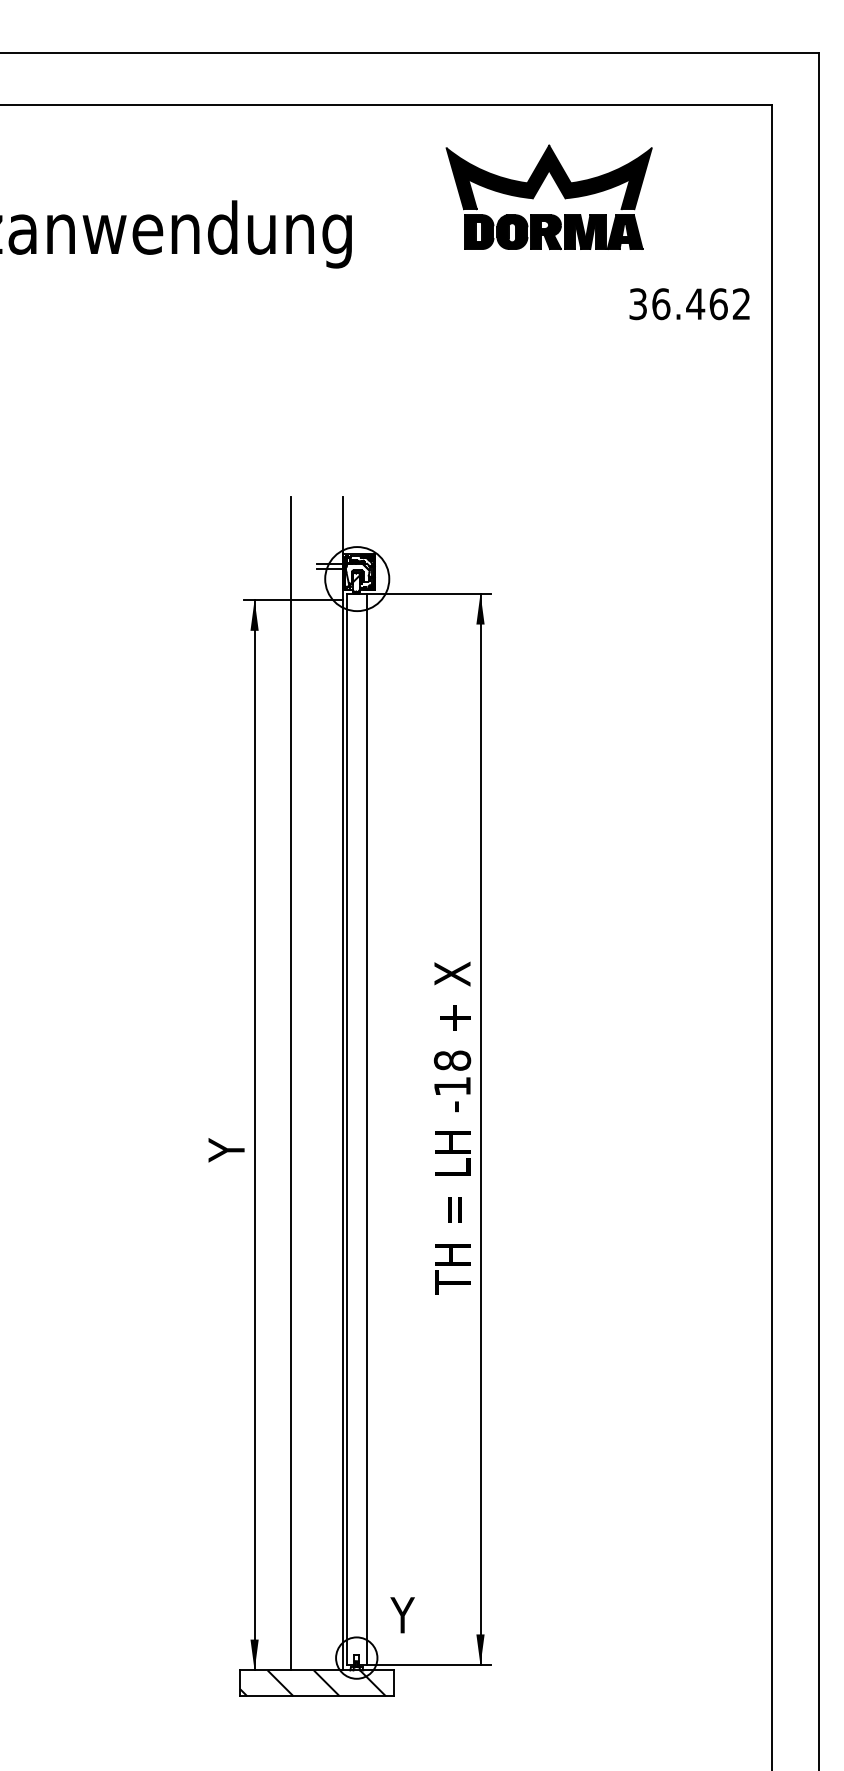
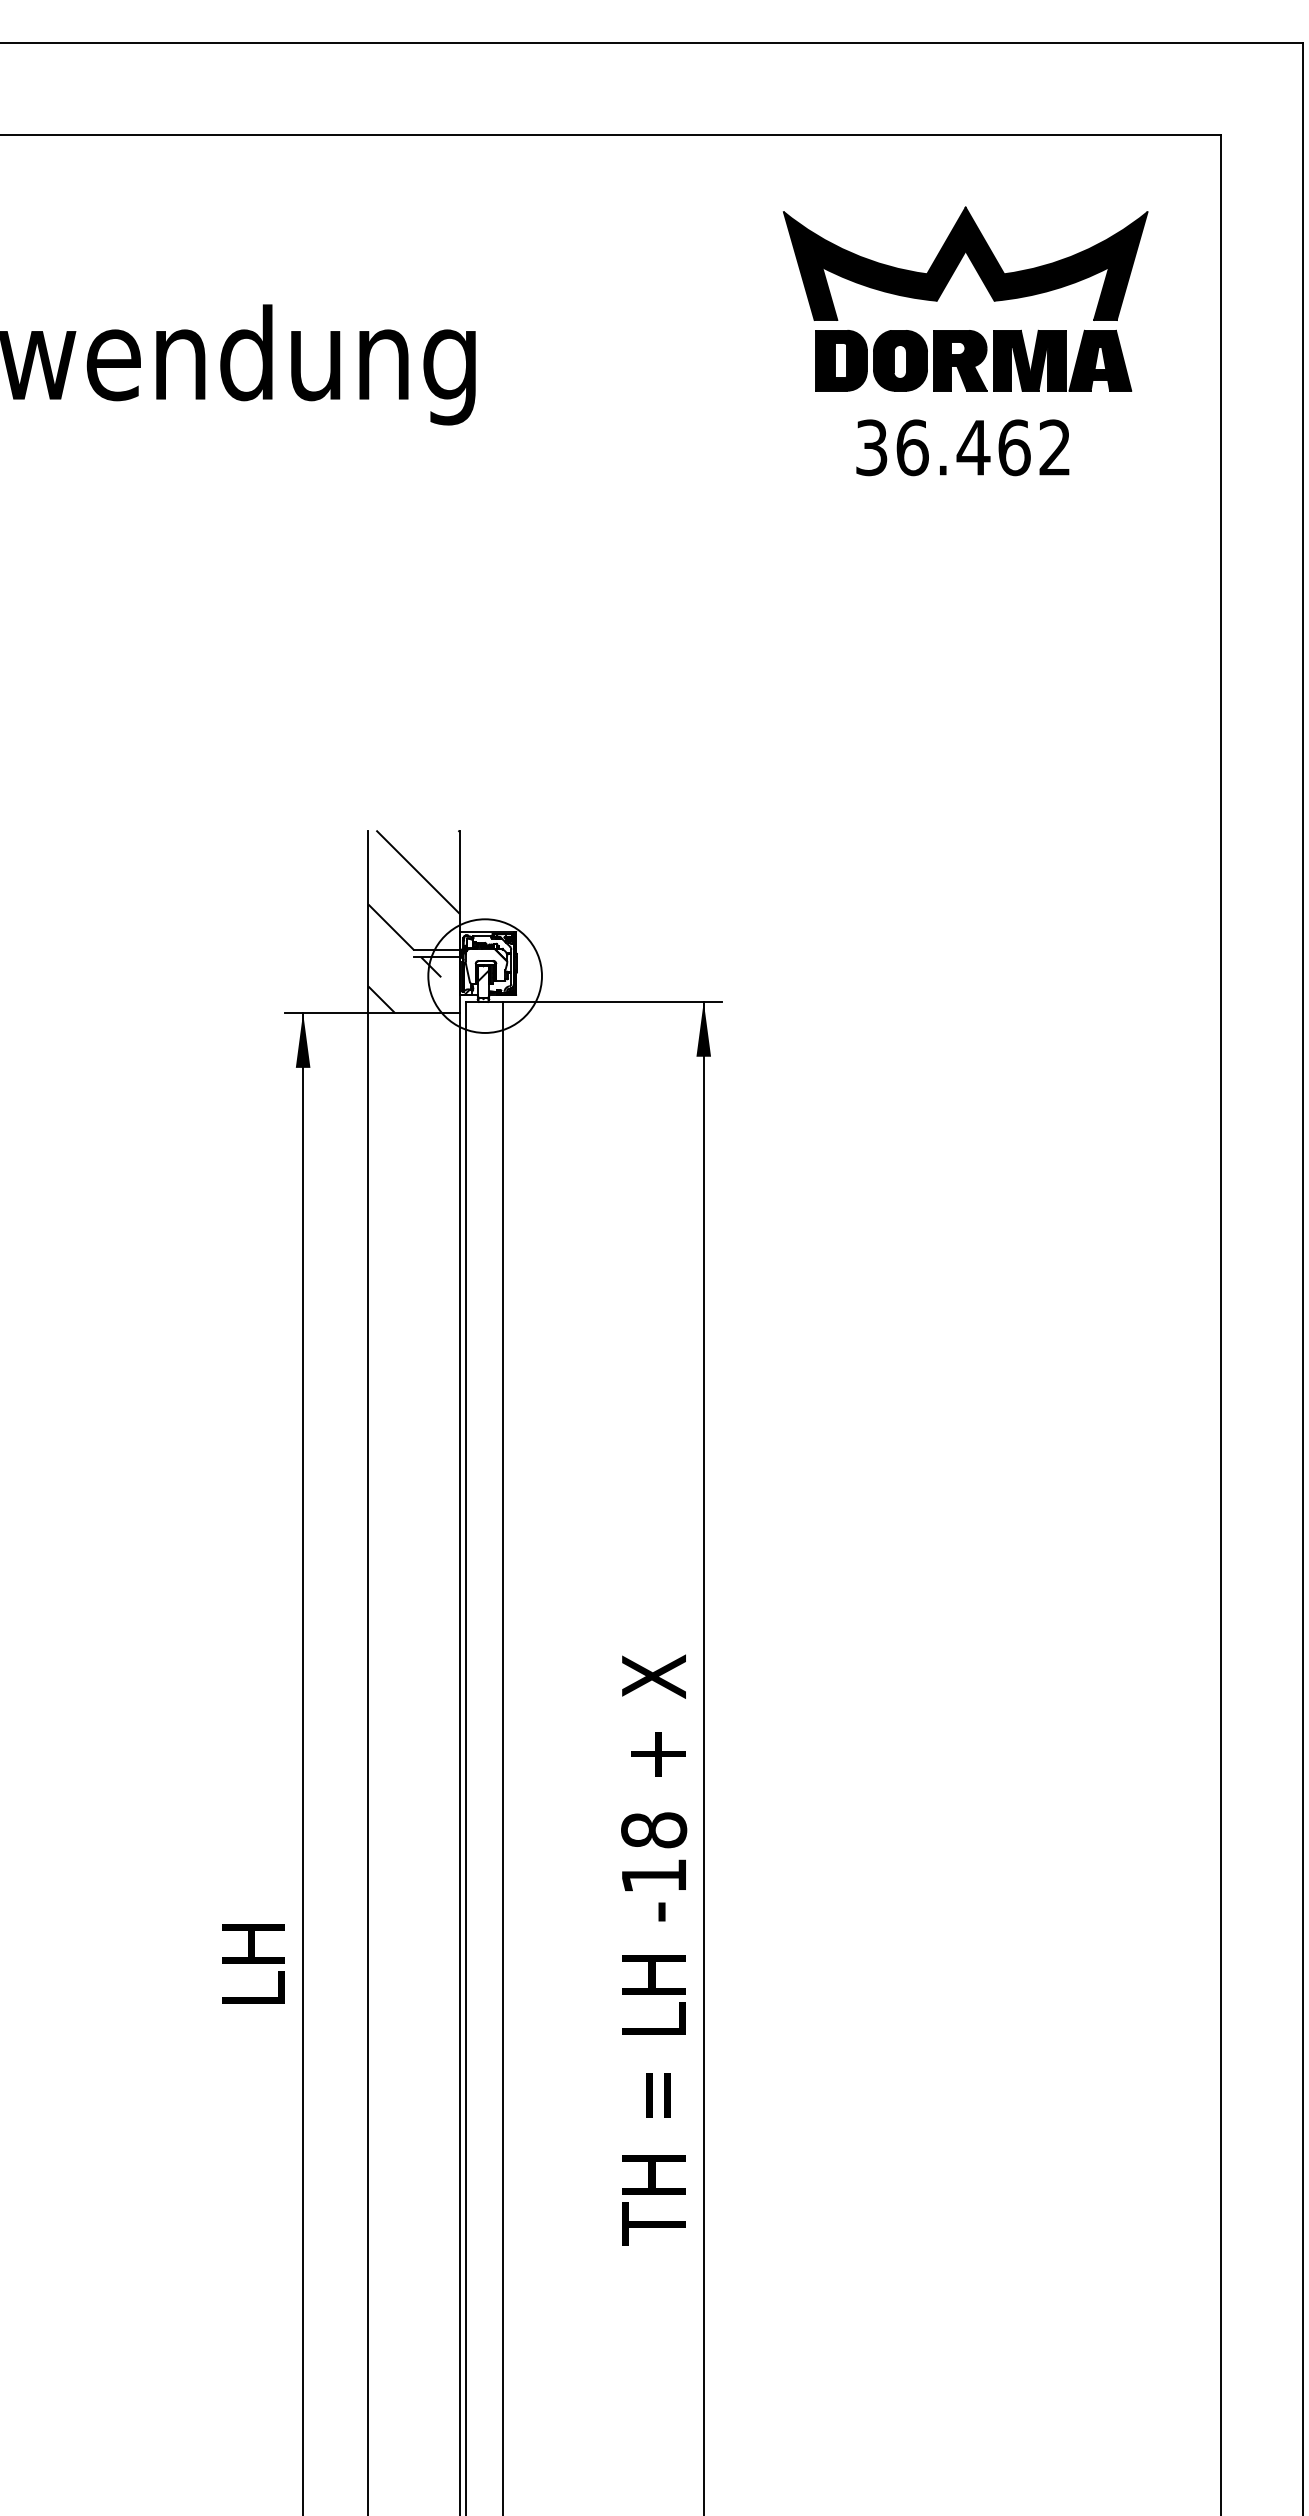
part: (539, 189) -> (948, 285), moved
text: (689, 304) -> (962, 448), moved
hatch: (316, 548) -> (412, 921), added
text: (226, 1138) -> (253, 1968), Y -> LH

